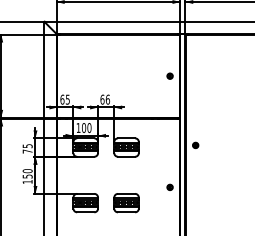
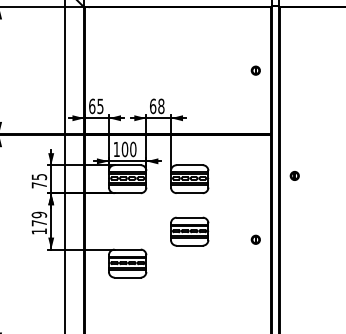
text: (107, 99) -> (160, 106), 66 -> 68
text: (27, 173) -> (39, 218), 150 -> 179
part: (126, 203) -> (189, 232), moved

